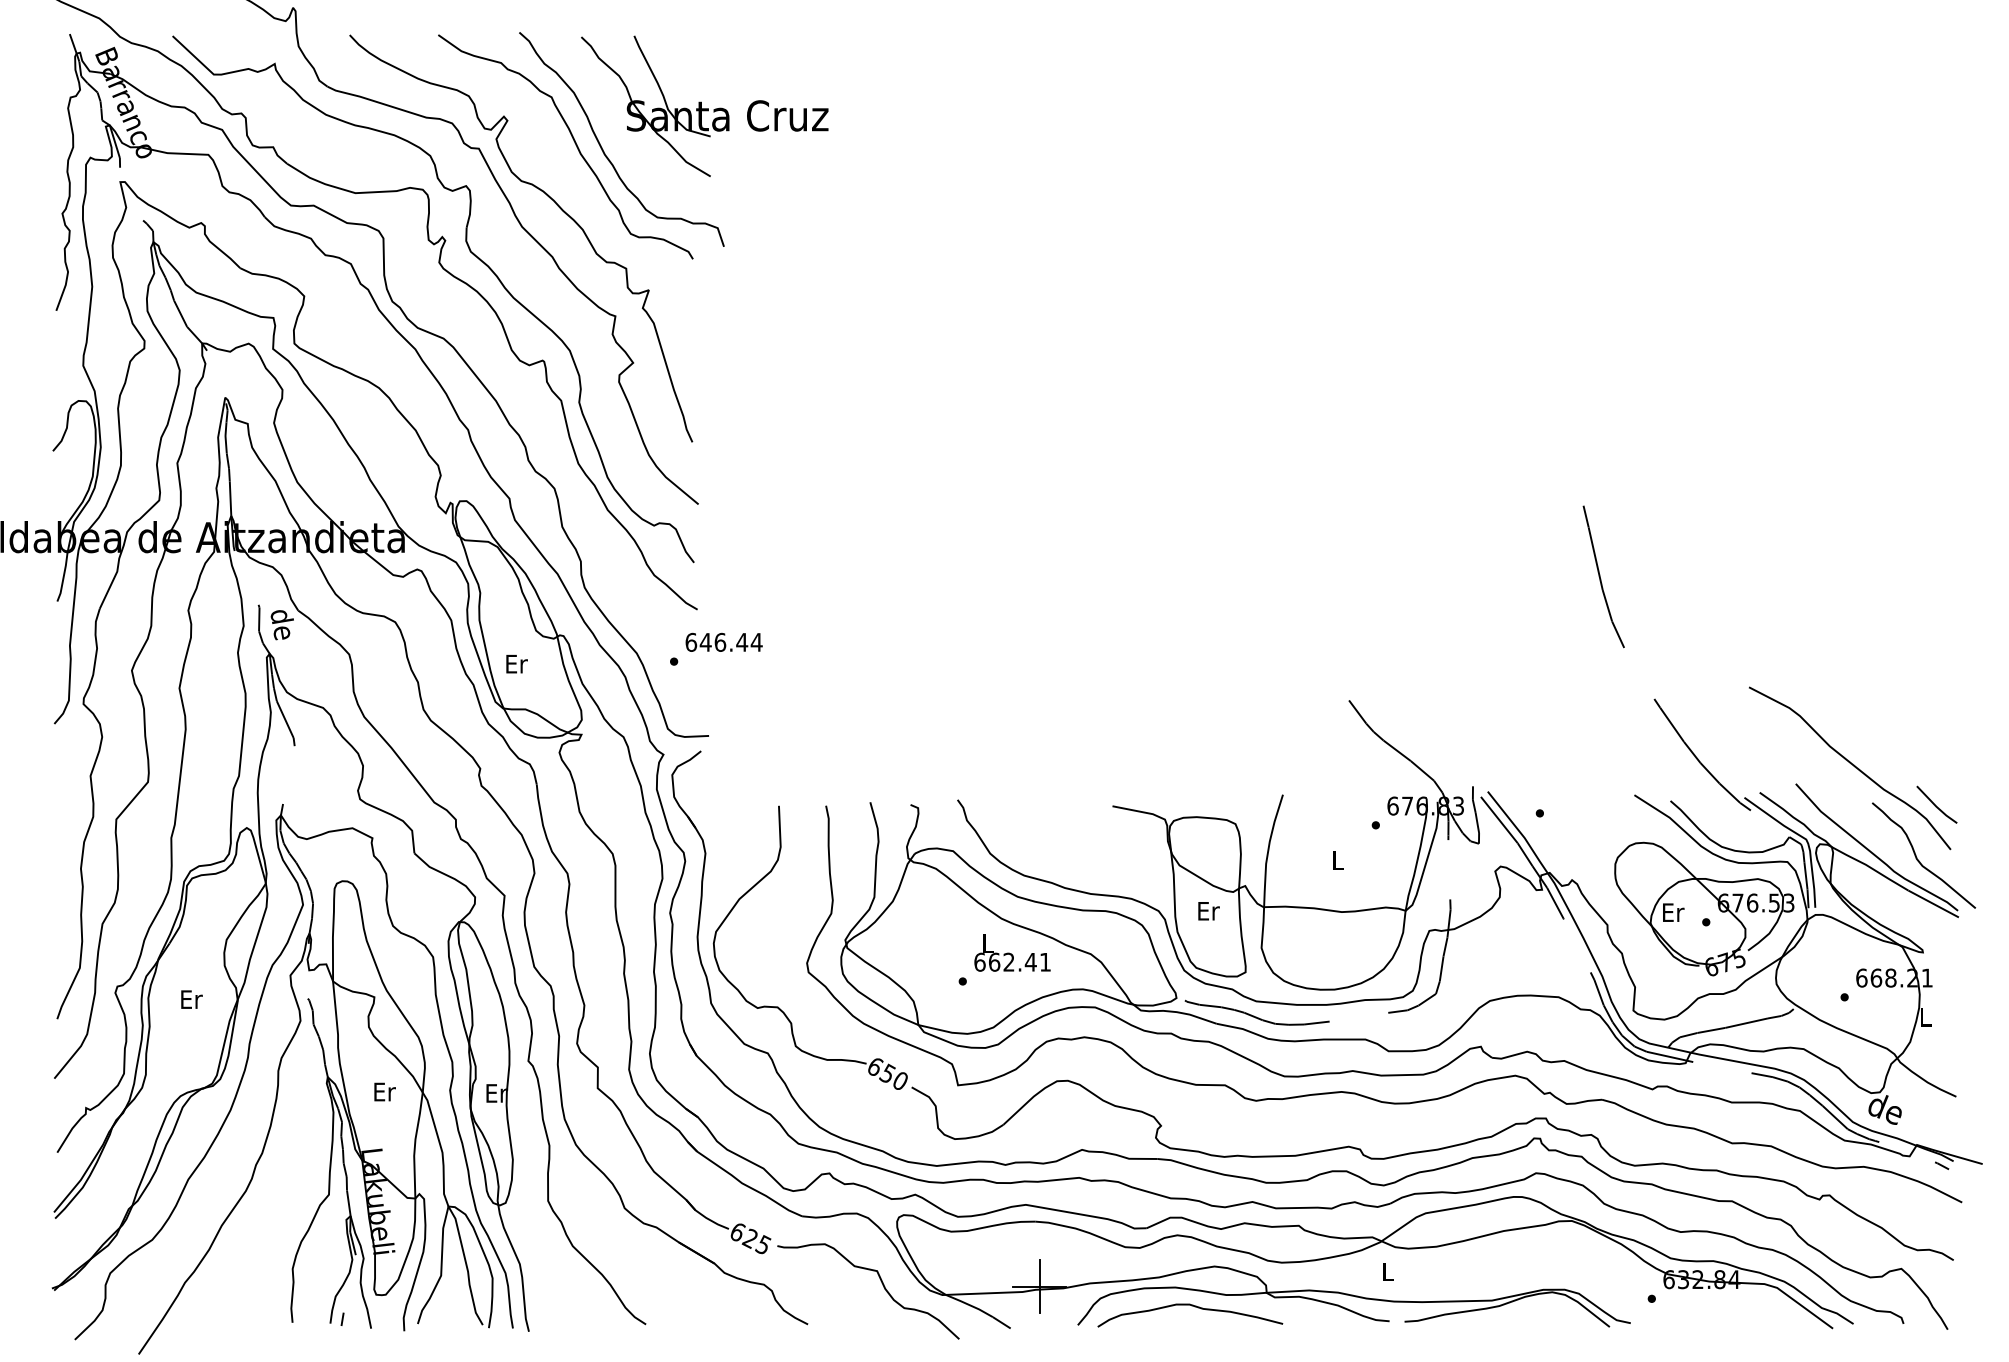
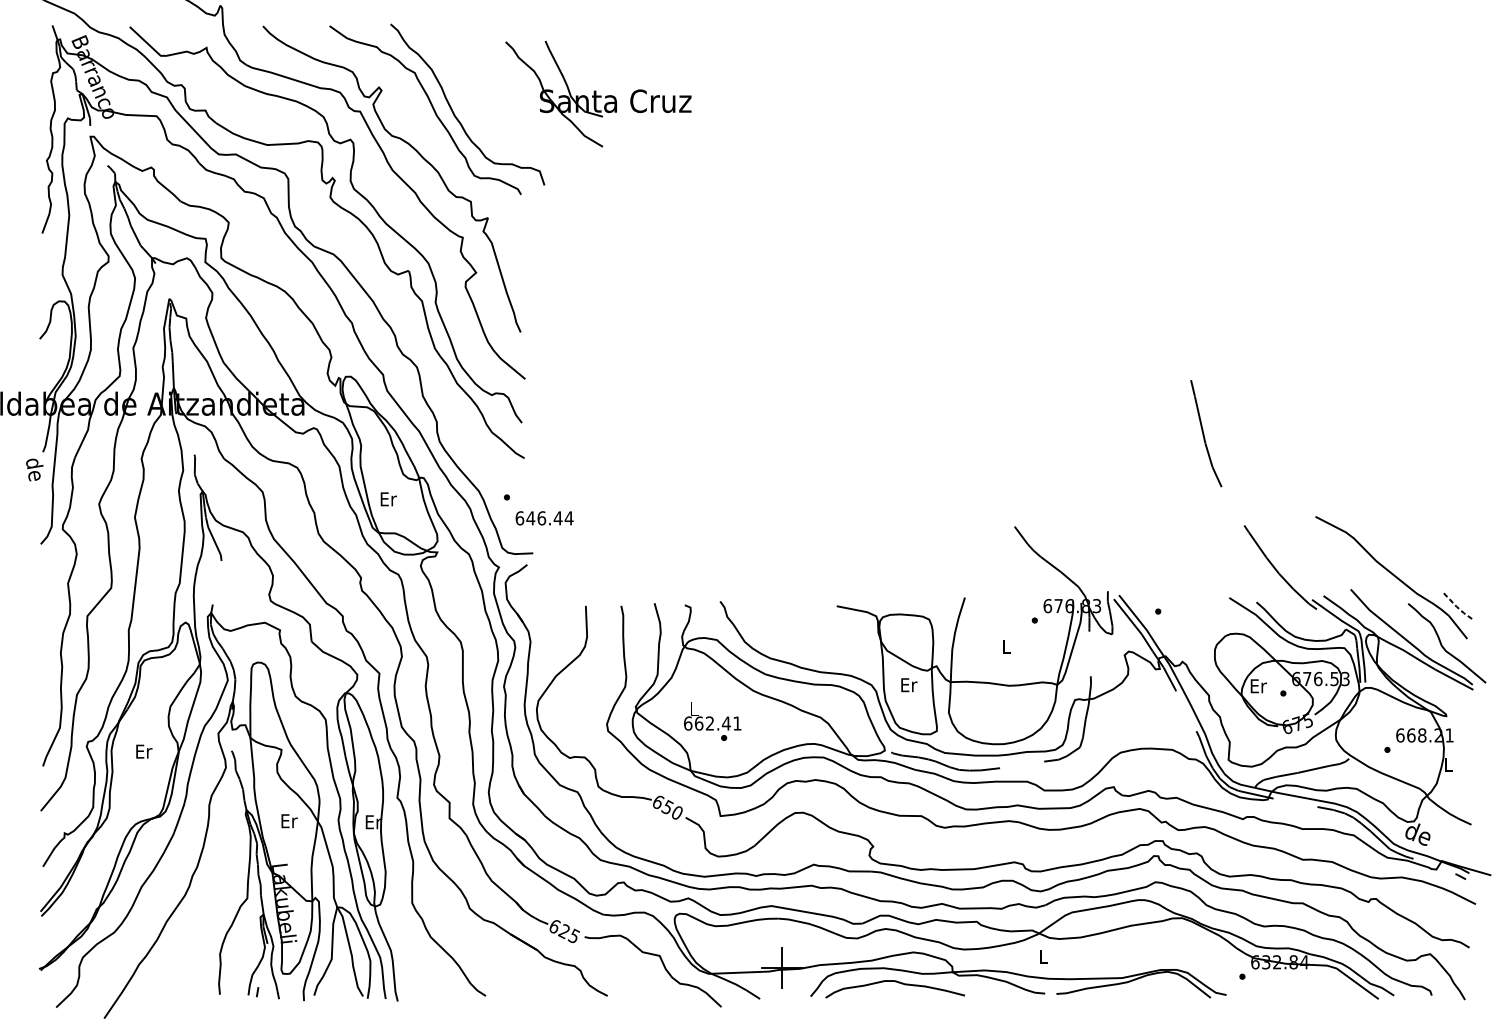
part: (704, 105) -> (598, 93), moved
text: (281, 625) -> (34, 470), moved
text: (723, 641) -> (544, 517), moved
line: (1936, 806) -> (1456, 606), solid -> dashed
text: (1012, 952) -> (712, 716), moved

